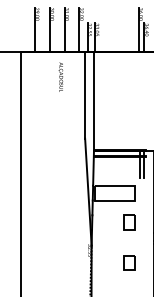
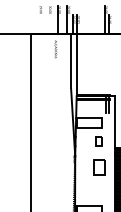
line: (35, 31) -> (39, 20), removed
line: (49, 31) -> (48, 20), removed
part: (128, 262) -> (98, 166), size x1.6

